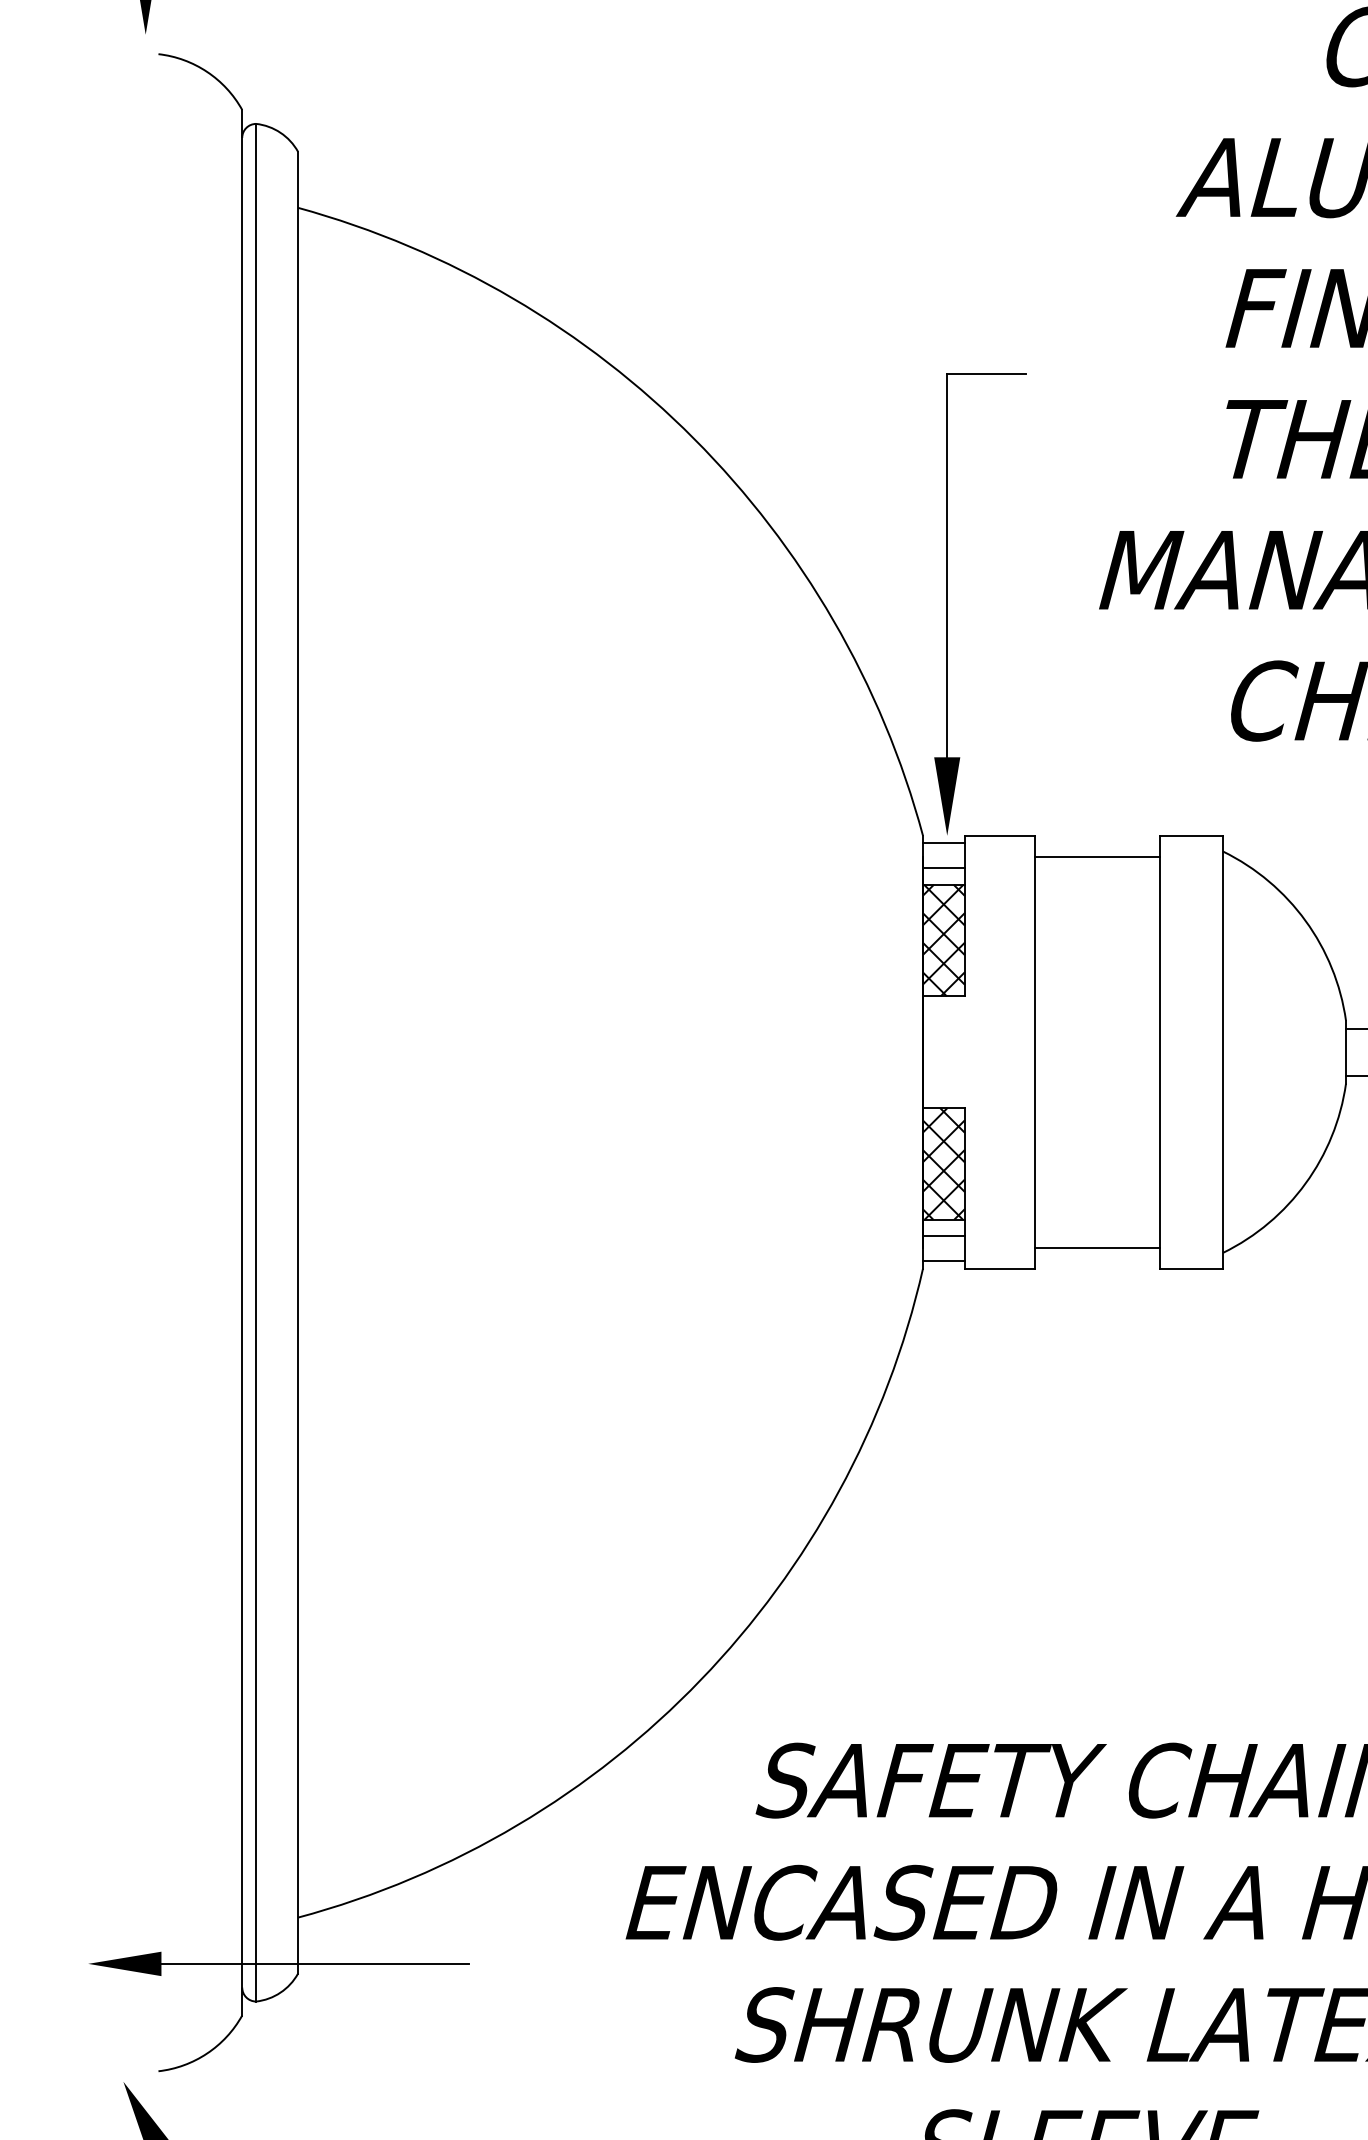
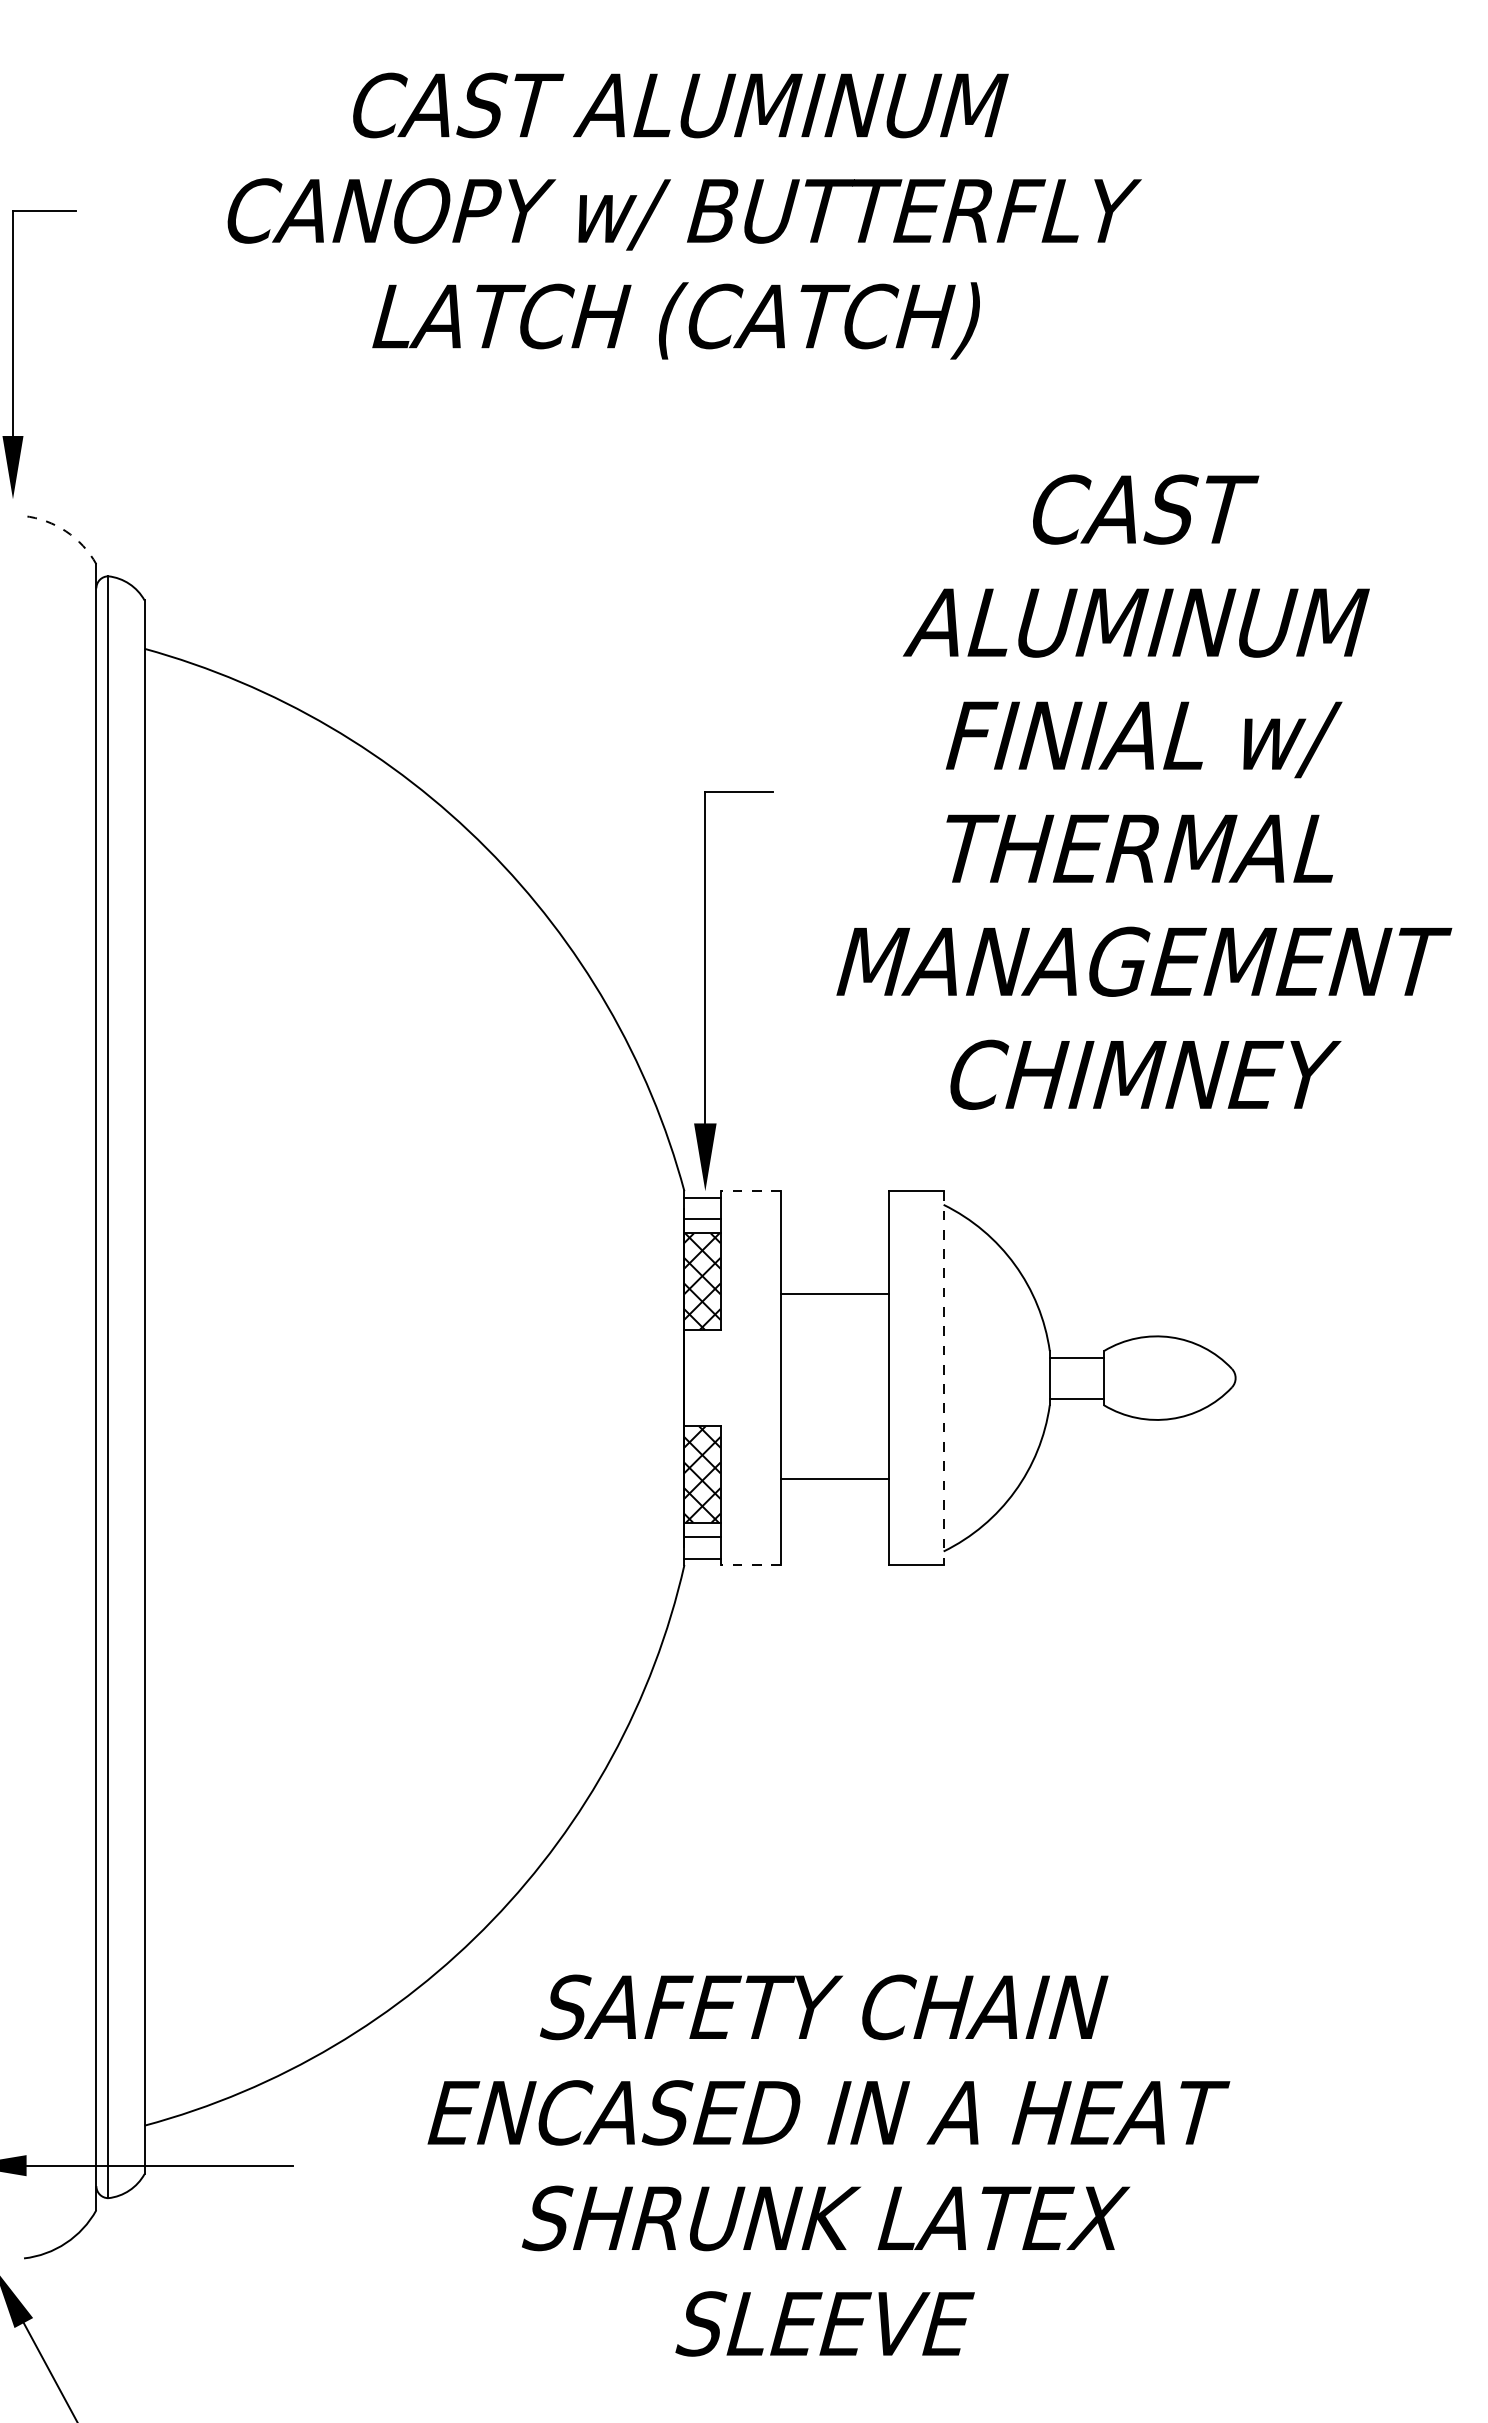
arc: (207, 72) -> (66, 531), solid -> dashed
line: (999, 836) -> (750, 1191), solid -> dashed
line: (1096, 856) -> (834, 1294), moved
line: (1222, 1052) -> (943, 1378), solid -> dashed
line: (1096, 1247) -> (834, 1478), moved
line: (999, 1269) -> (750, 1565), solid -> dashed

